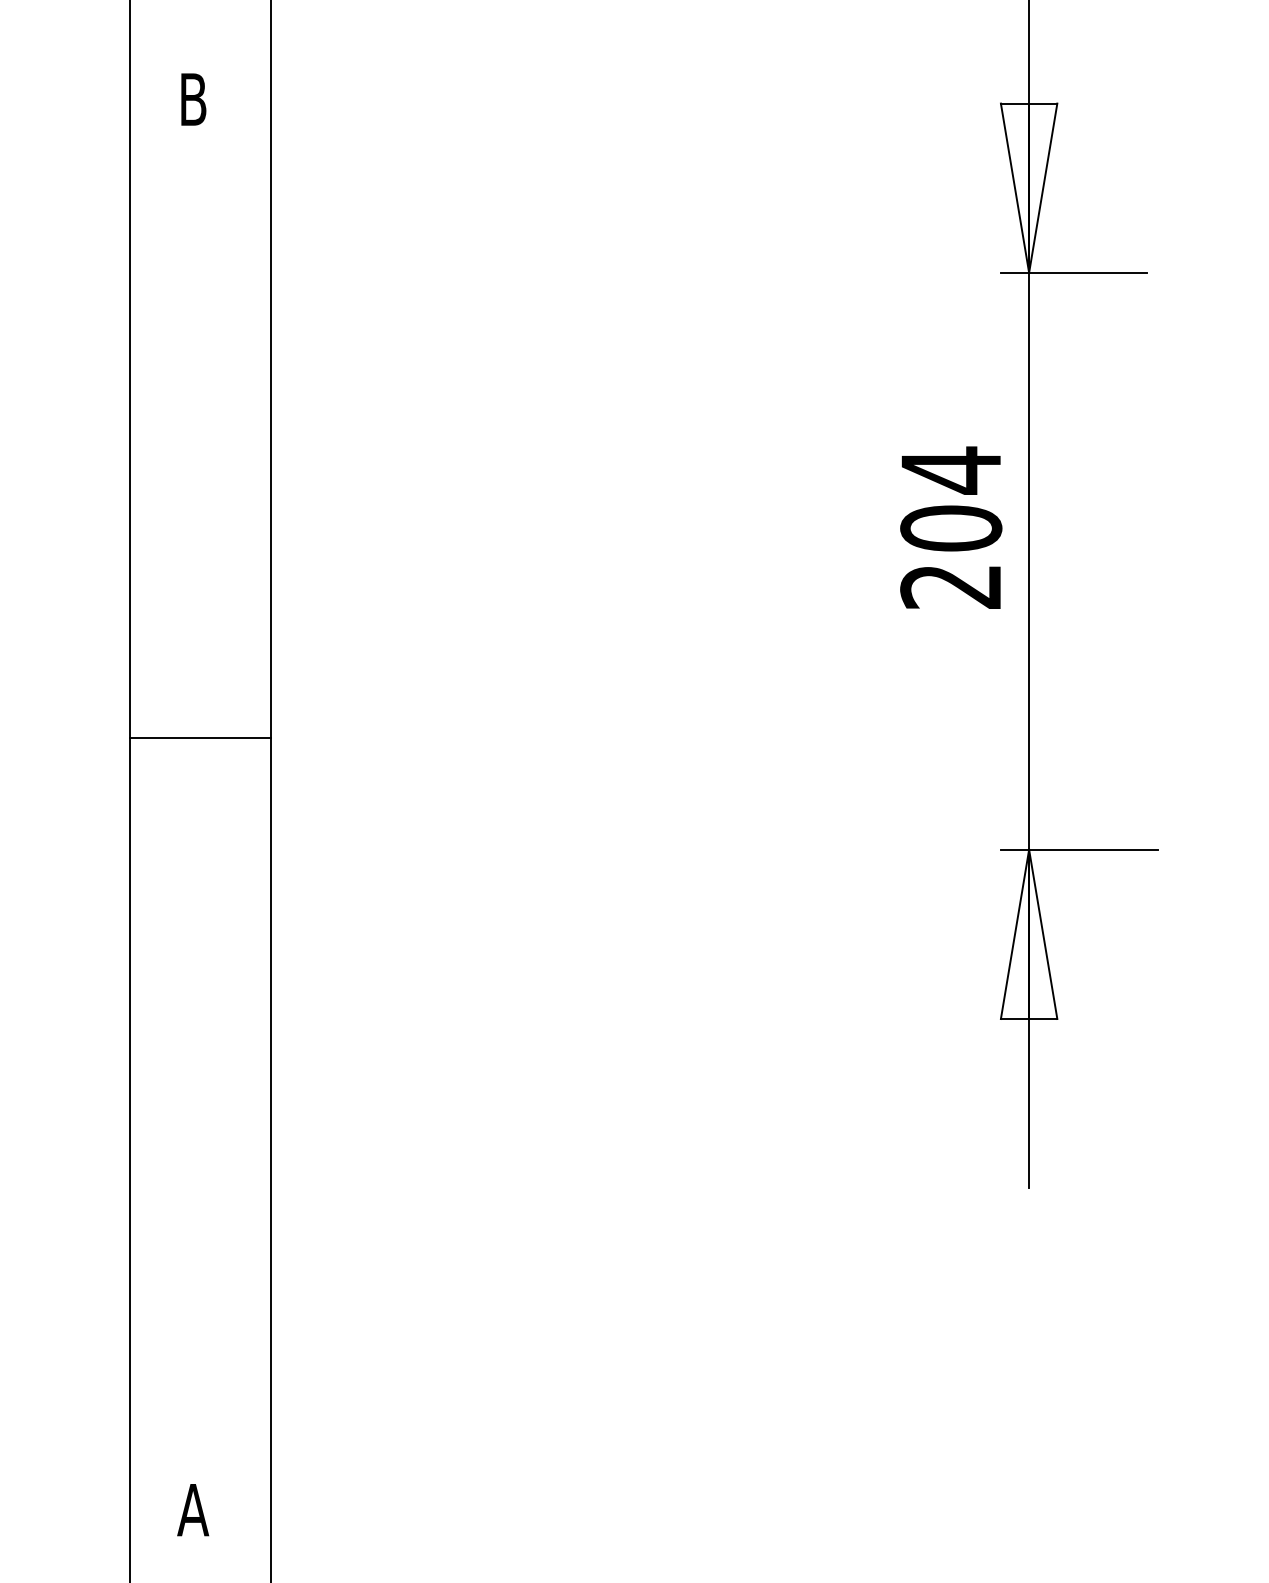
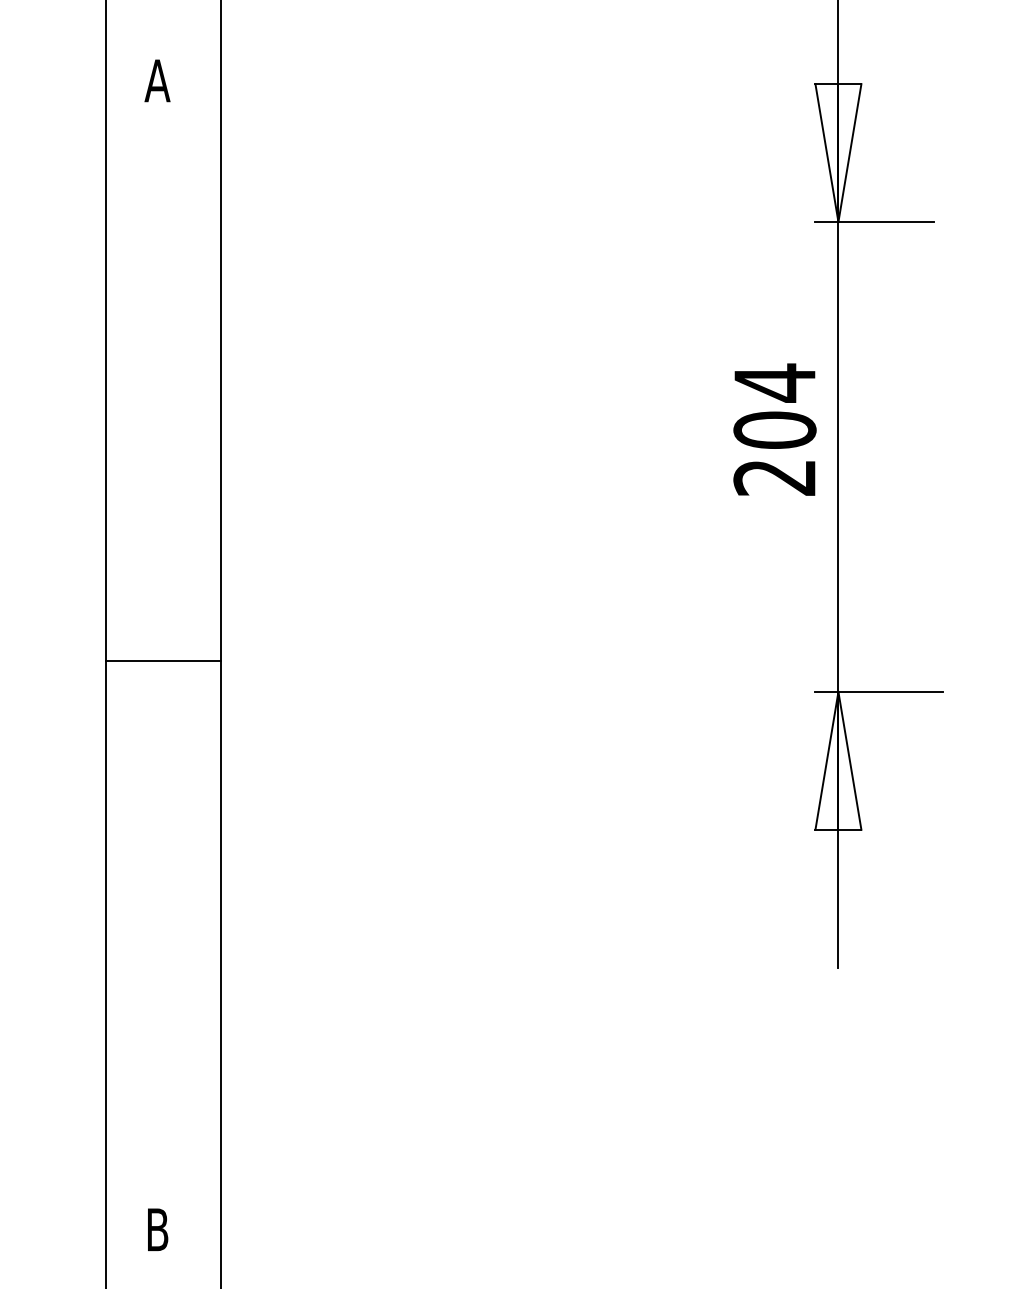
text: (193, 99) -> (157, 80), B -> A
line: (199, 737) -> (162, 660), moved
text: (193, 1509) -> (157, 1229), A -> B

